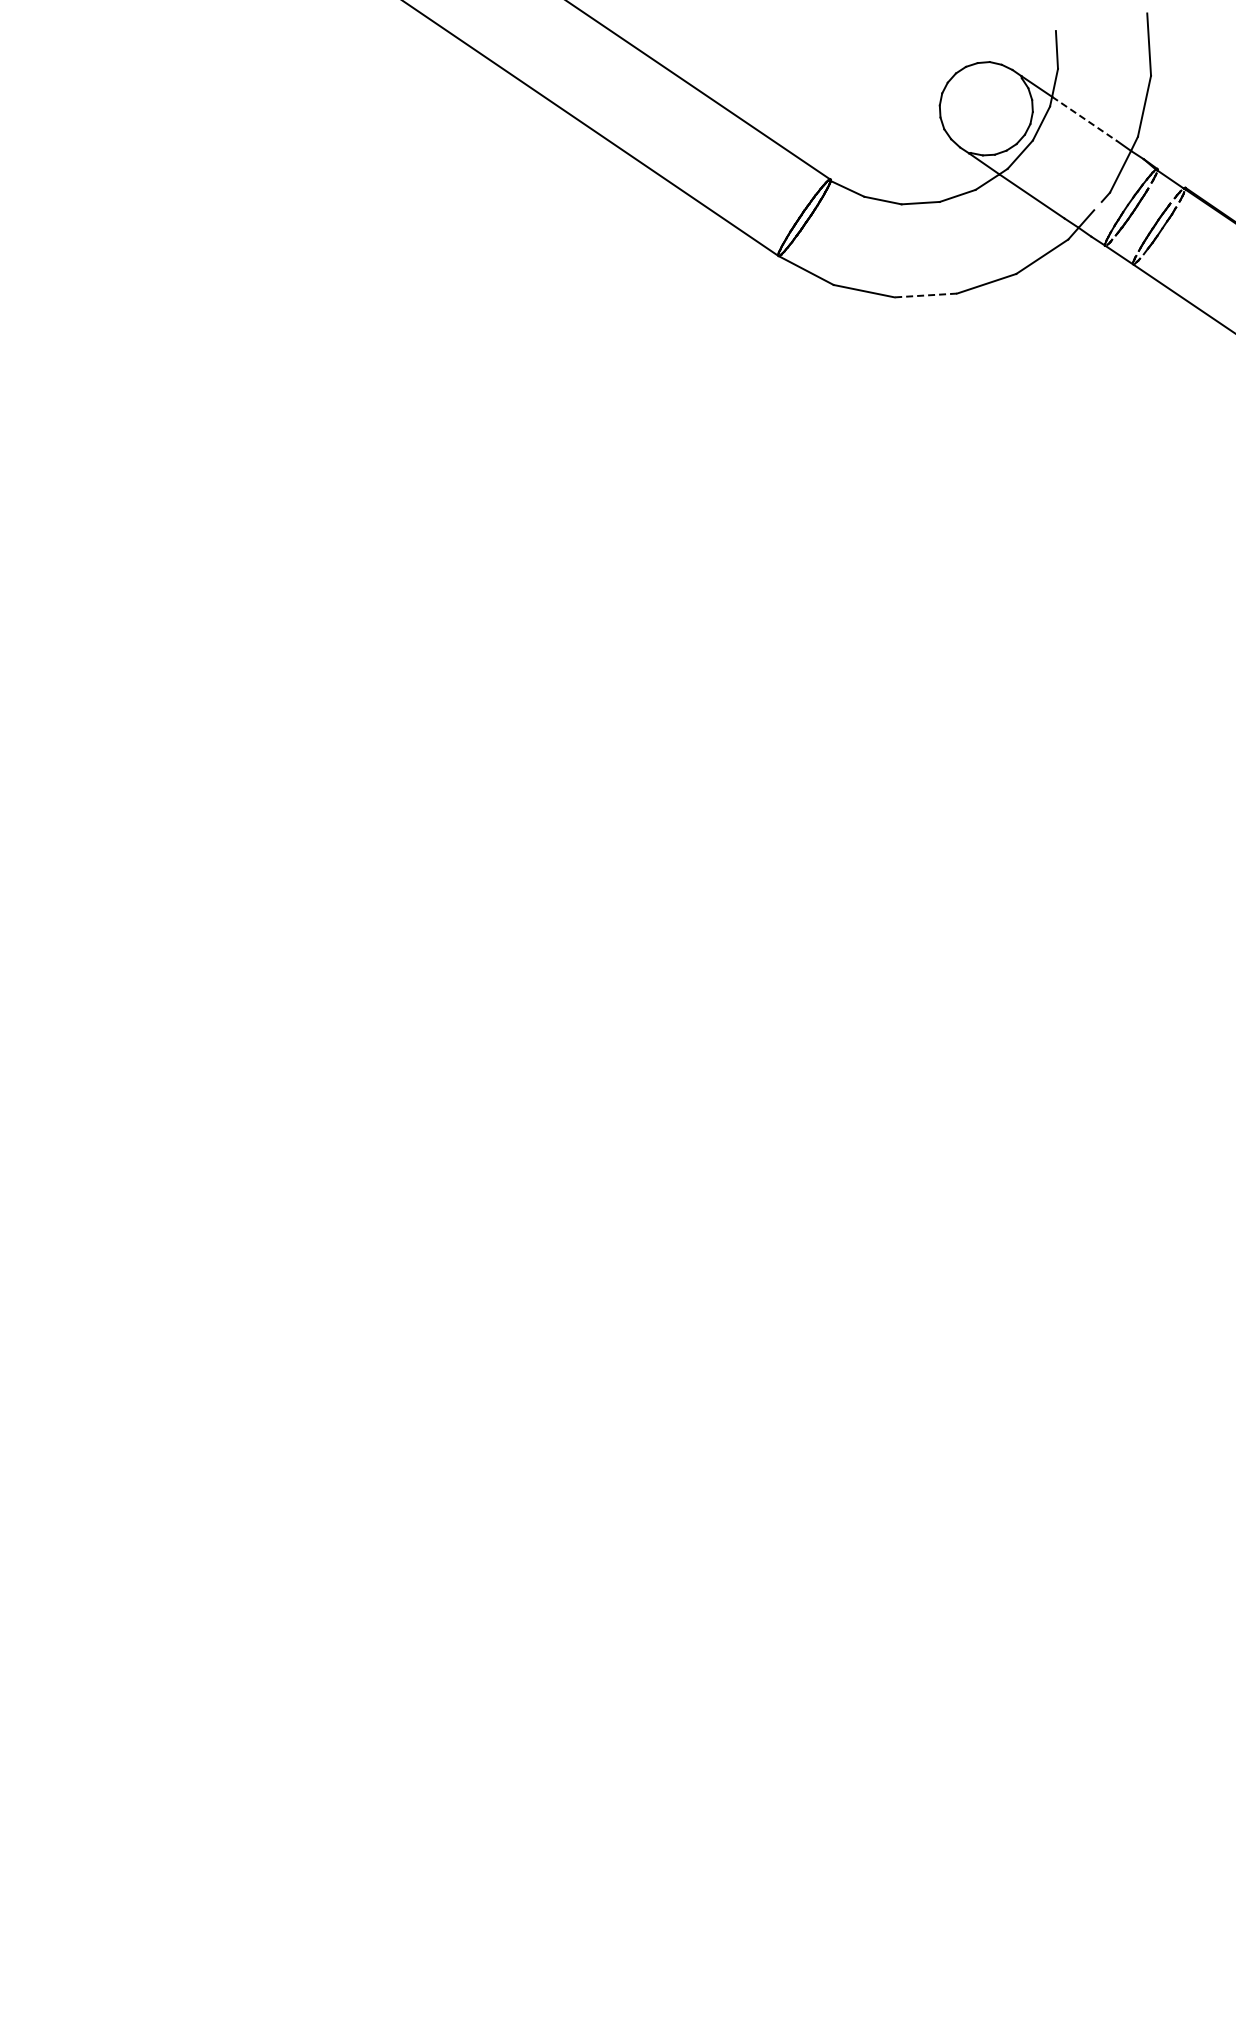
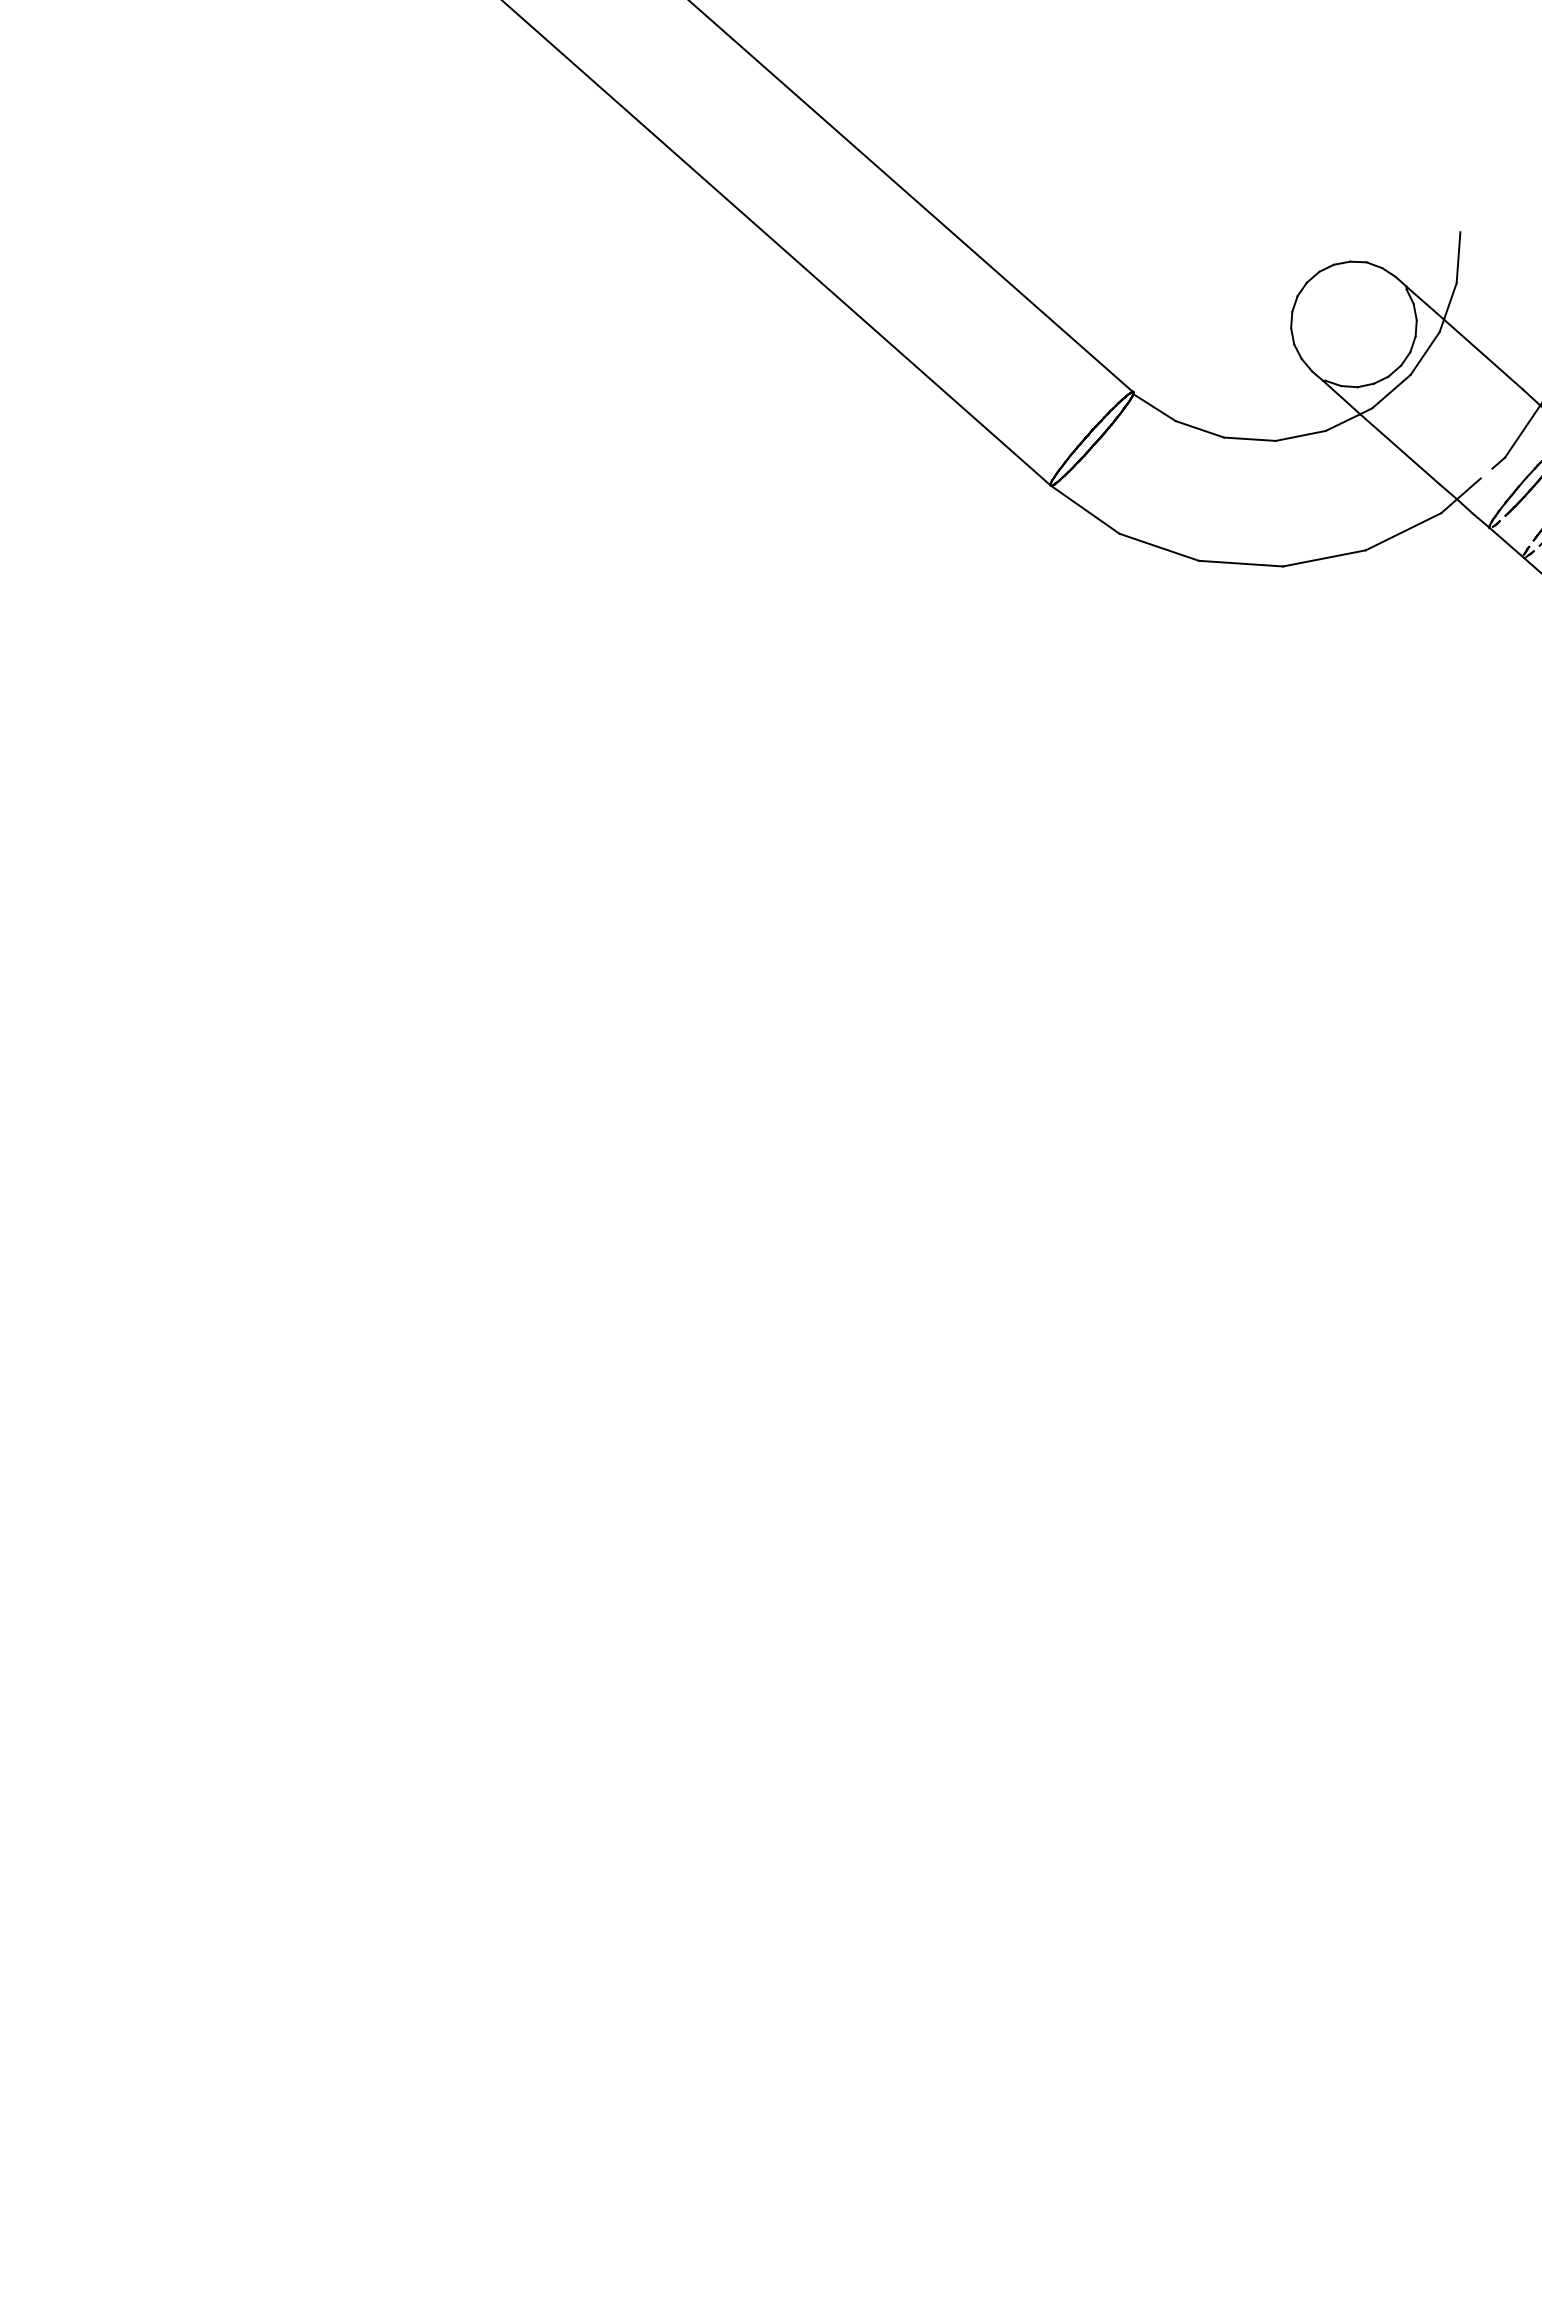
line: (1084, 119) -> (1483, 355), dashed -> solid
line: (925, 295) -> (1240, 563), dashed -> solid

